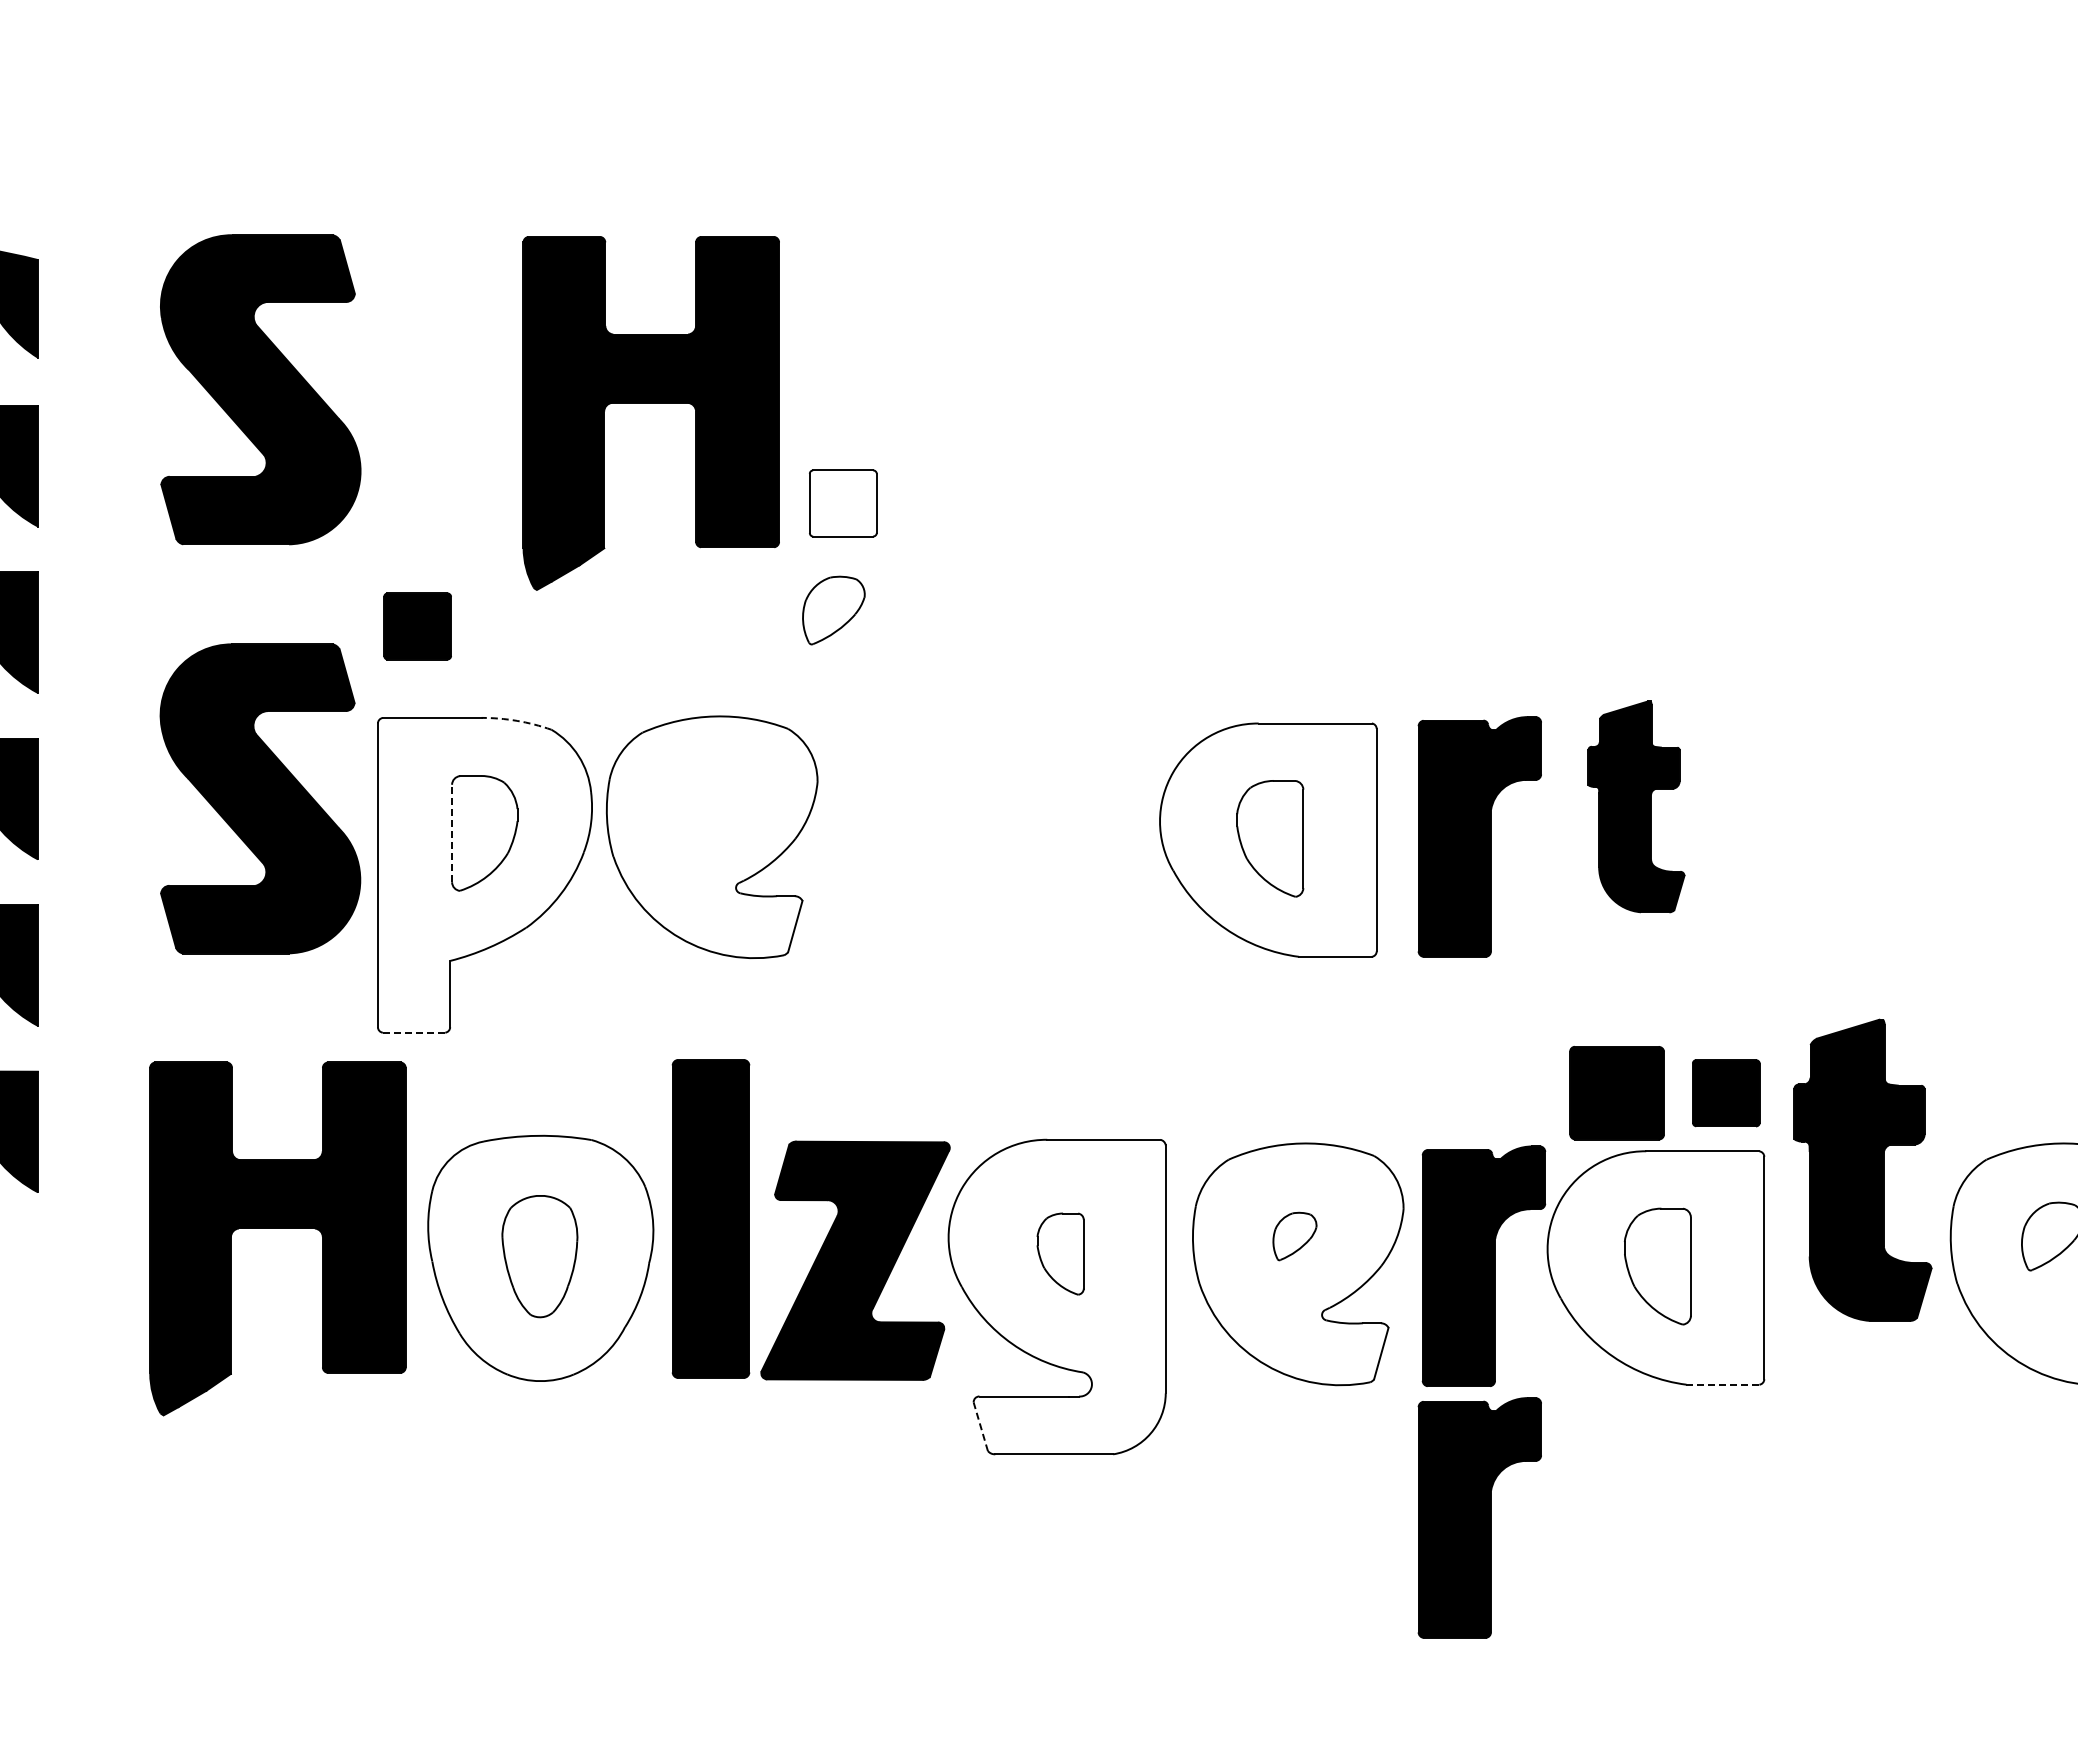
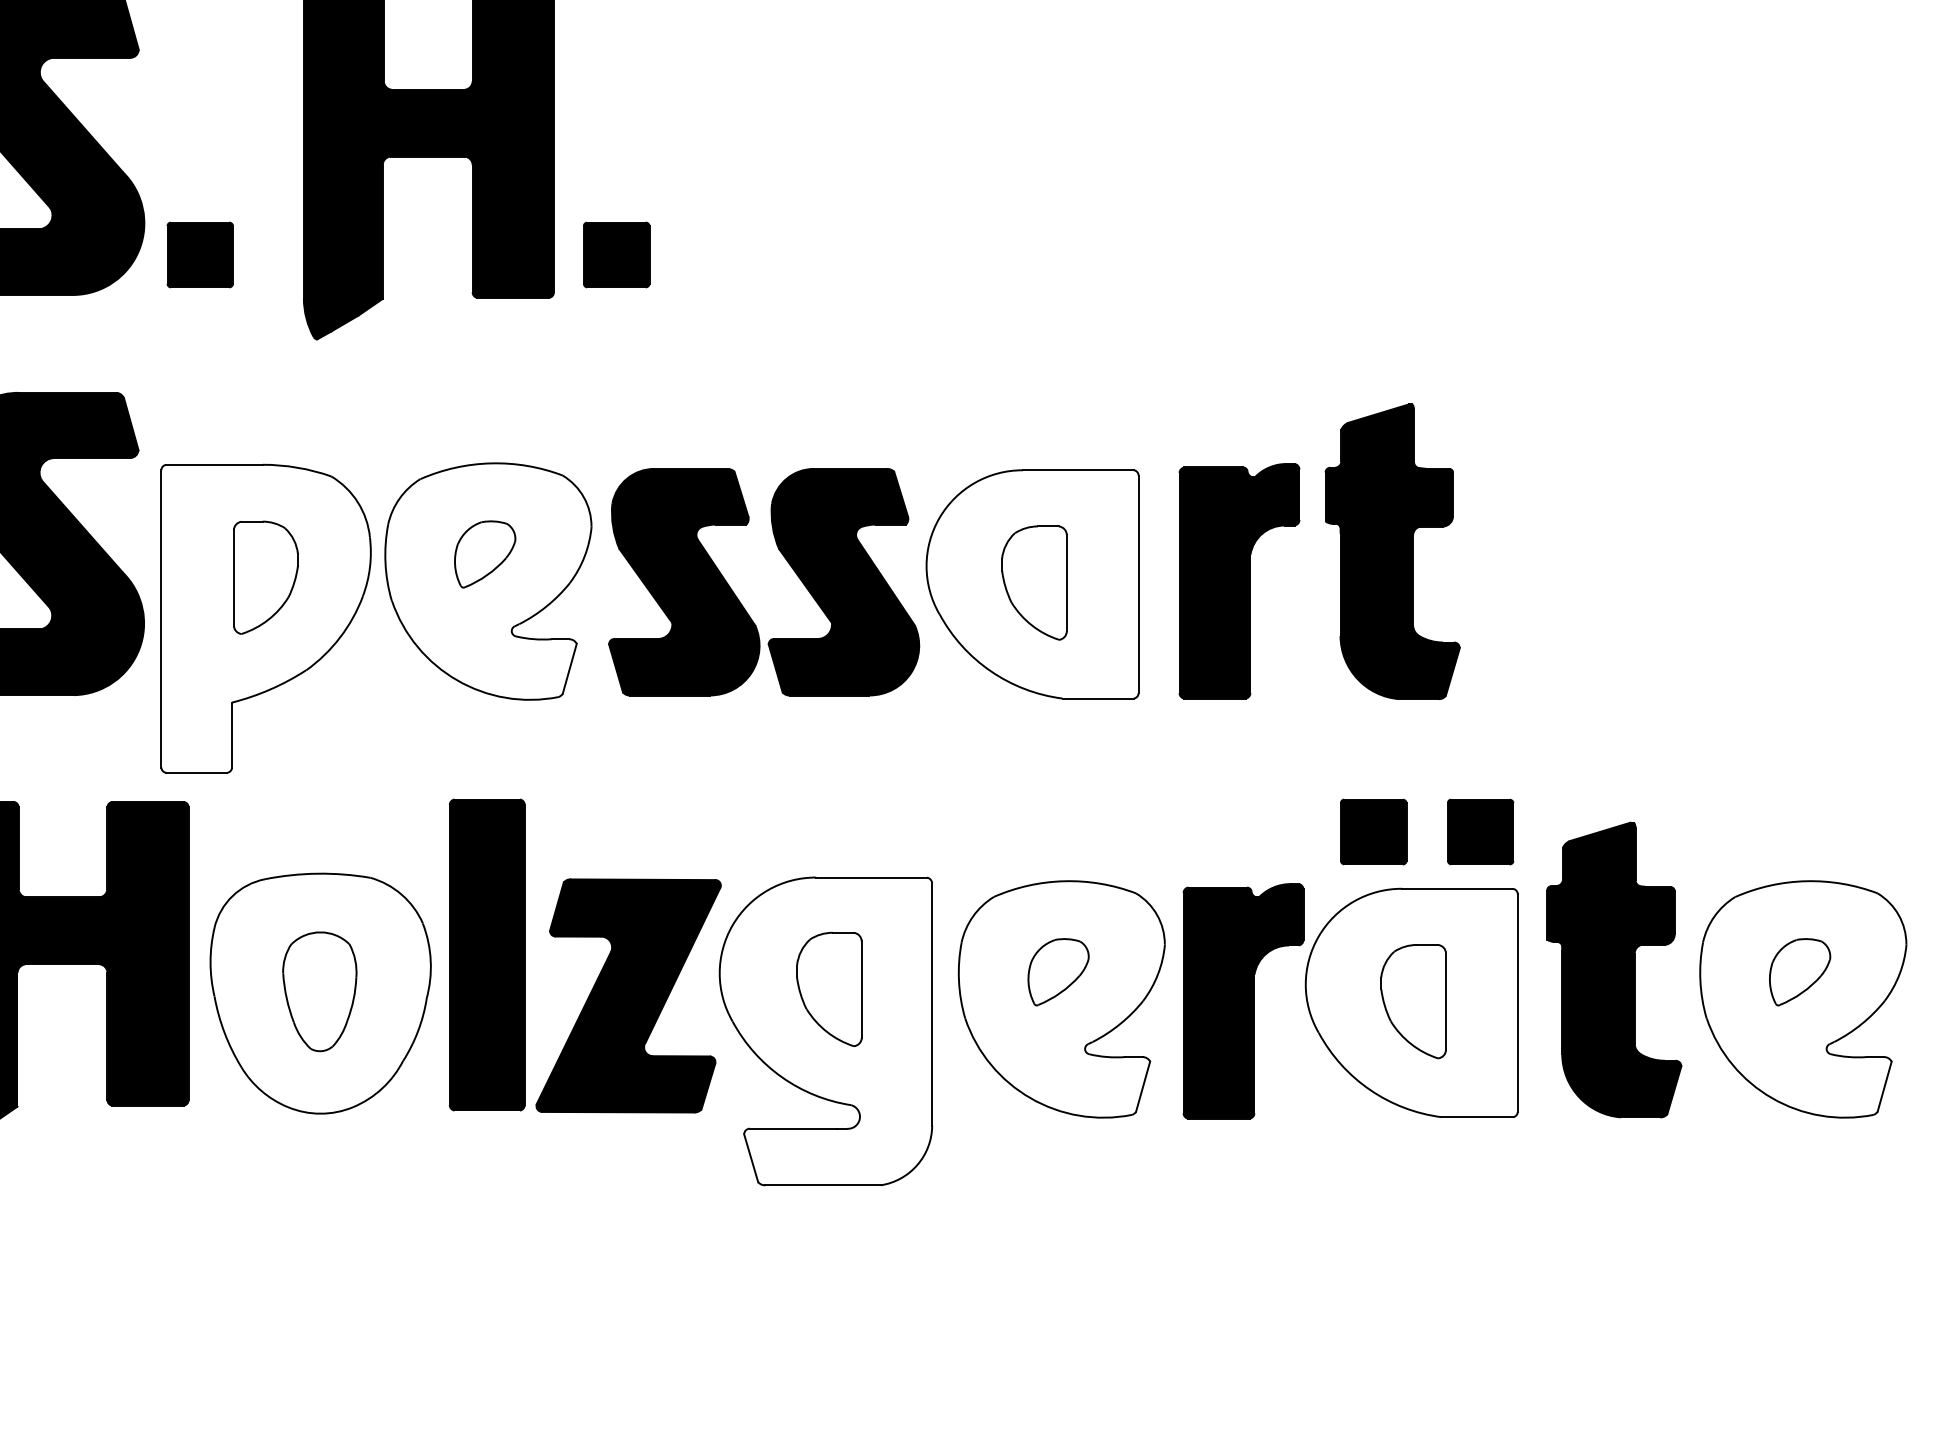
fill: (842, 503) -> (615, 255), added
part: (833, 610) -> (484, 554), moved
part: (417, 626) -> (200, 255), moved
arc: (517, 720) -> (297, 467), dashed -> solid
part: (1636, 806) -> (1392, 551), size x1.43
line: (452, 833) -> (234, 577), dashed -> solid
part: (968, 855) -> (739, 599), added
line: (413, 1032) -> (196, 772), dashed -> solid
part: (1616, 1093) -> (1373, 832), size x0.71
part: (1862, 1169) -> (1613, 969), moved
part: (1294, 1236) -> (1058, 972), size x1.43
part: (1060, 1253) -> (829, 988), size x1.43
line: (1723, 1384) -> (1477, 1116), dashed -> solid
line: (980, 1426) -> (750, 1158), dashed -> solid
part: (1479, 1517) -> (1239, 1247), removed

